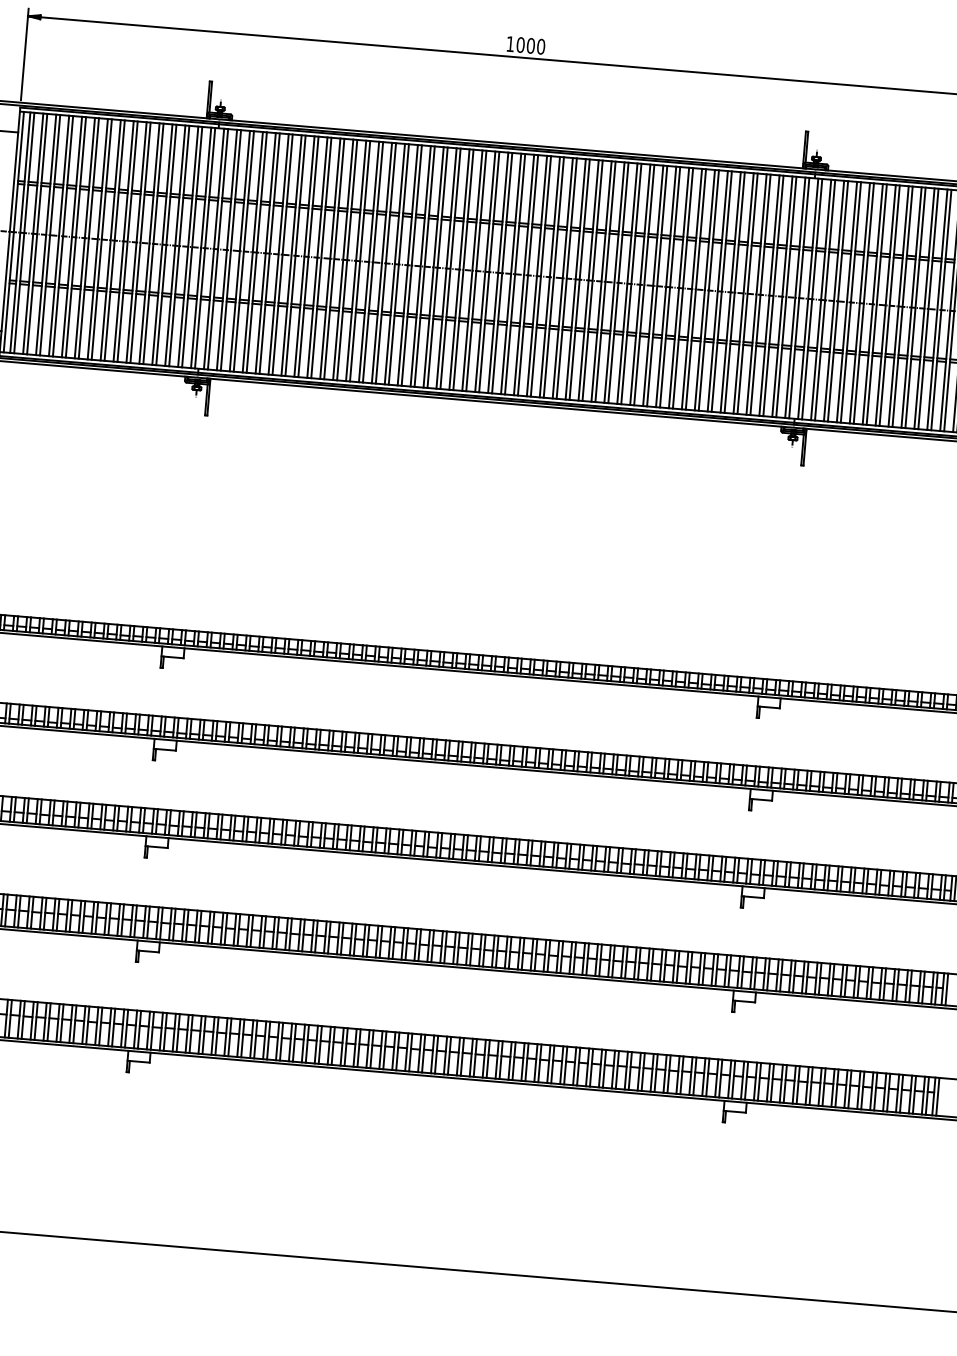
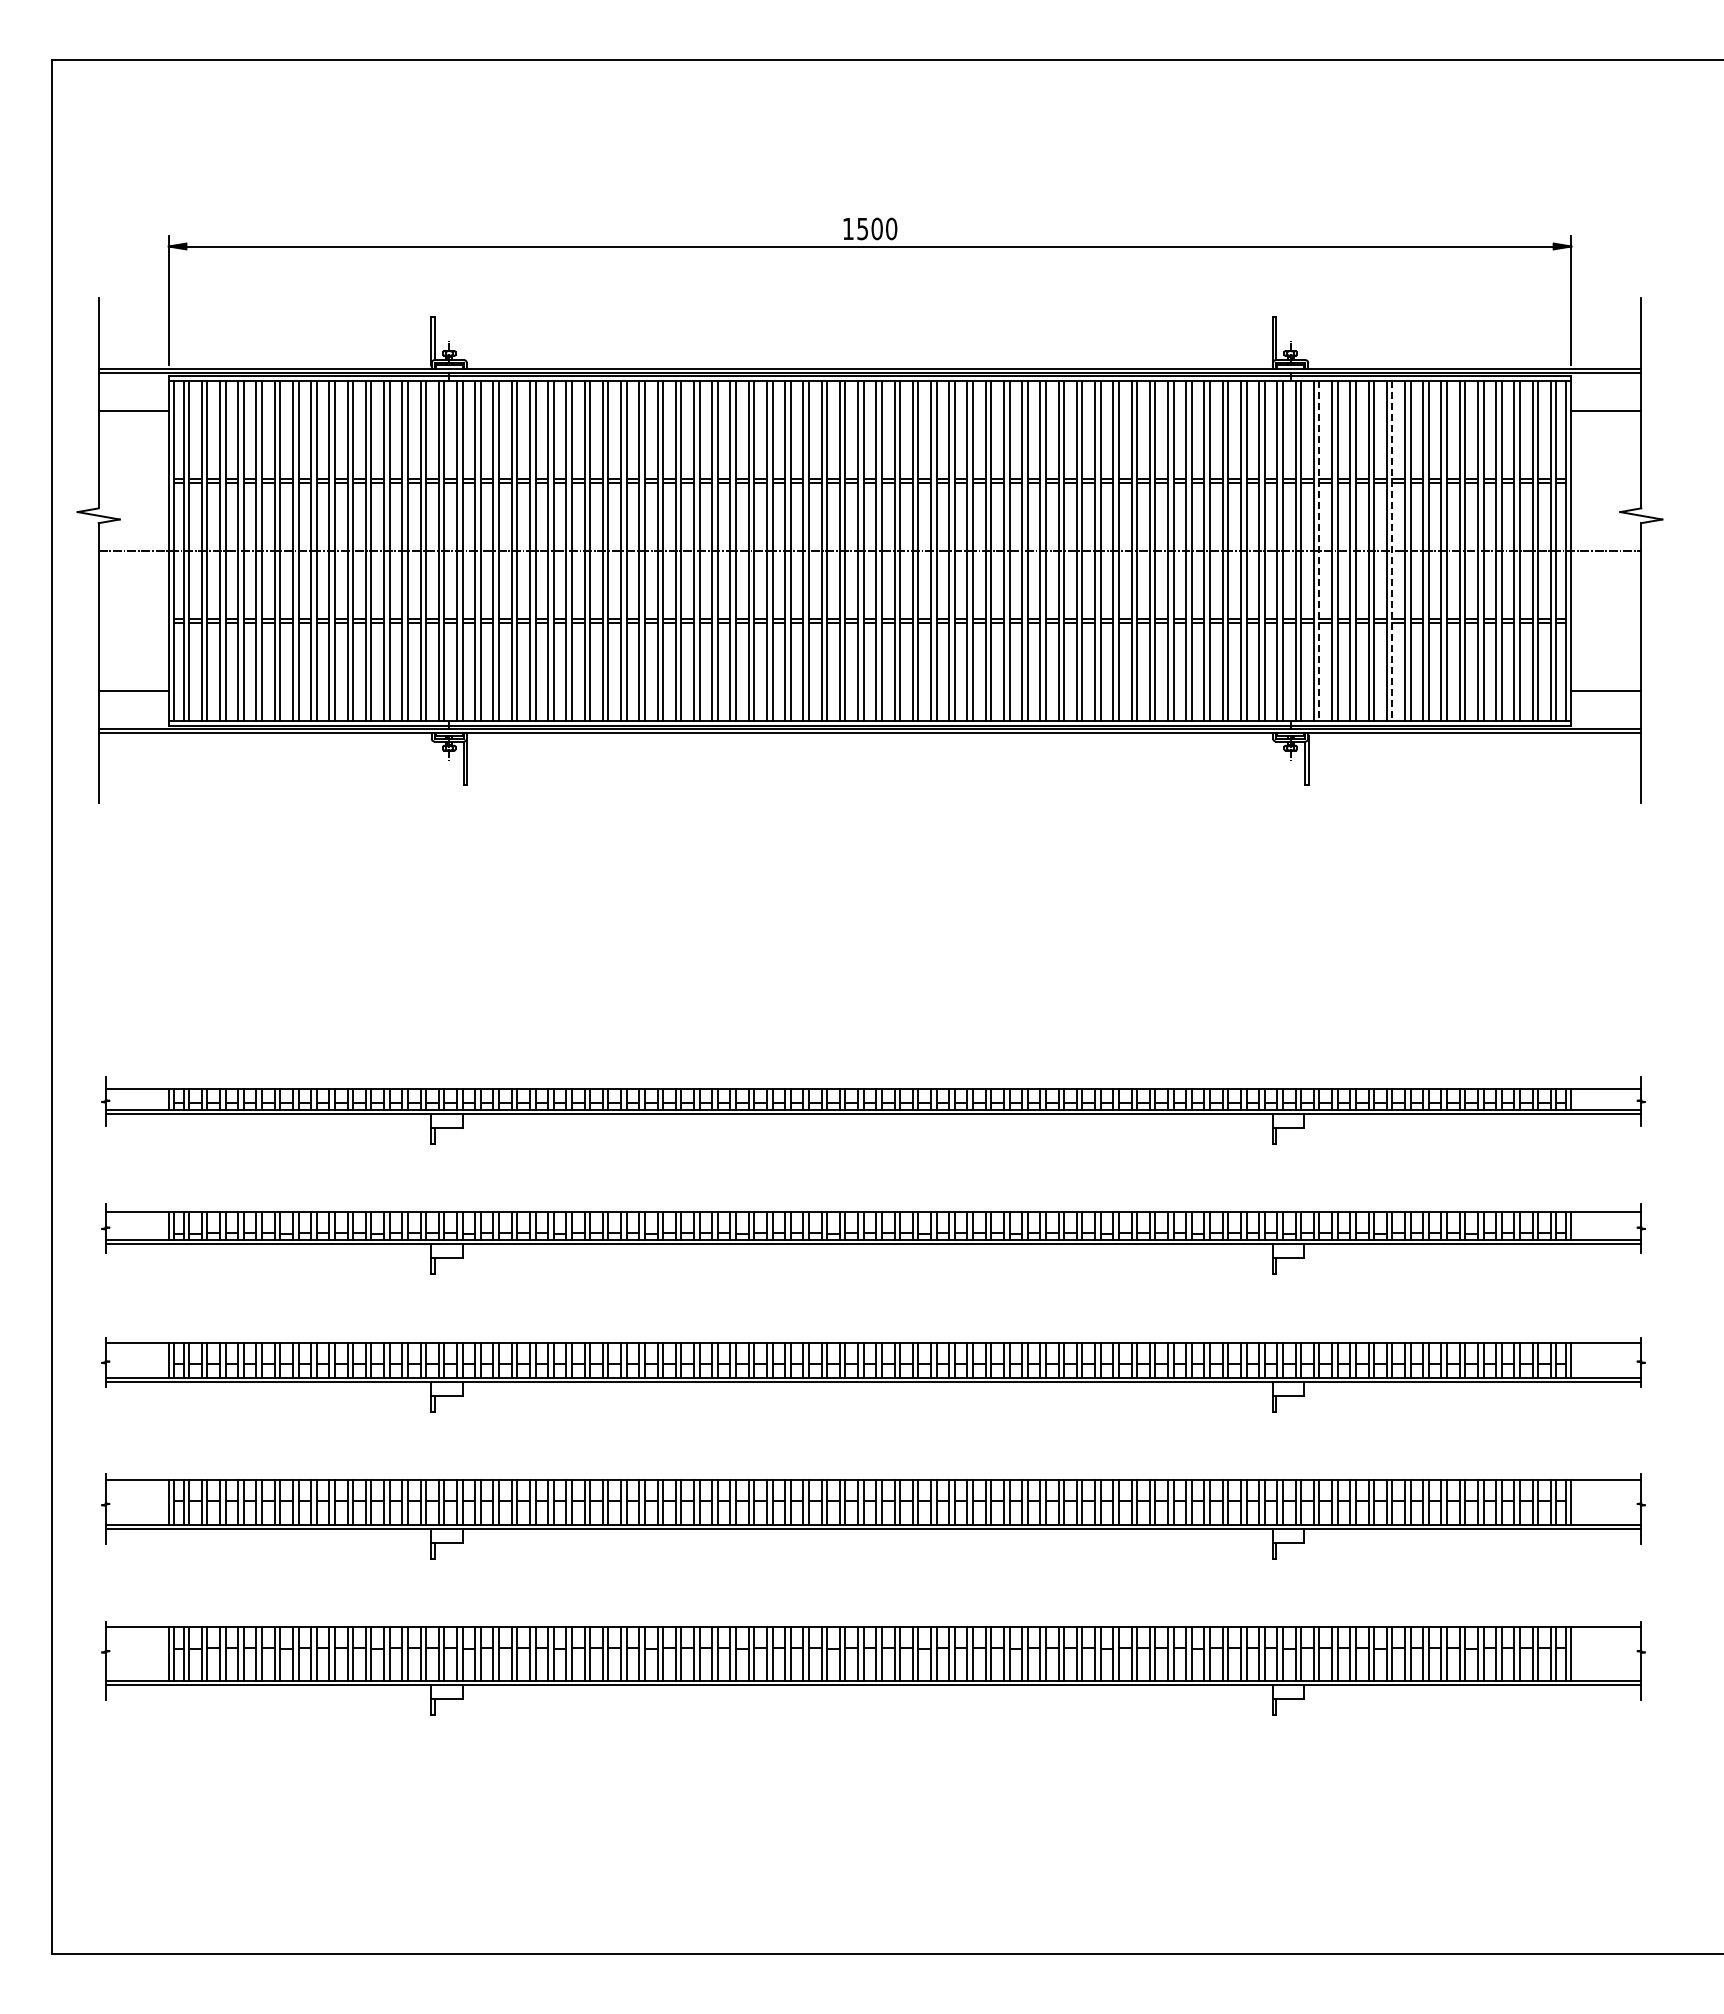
text: (520, 44) -> (862, 228), 1000 -> 1500
line: (825, 300) -> (1319, 550), solid -> dashed
line: (876, 304) -> (1392, 550), solid -> dashed

